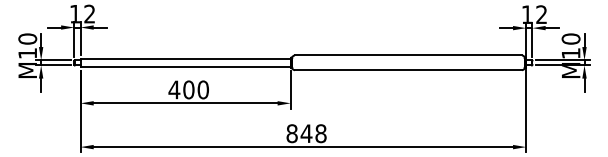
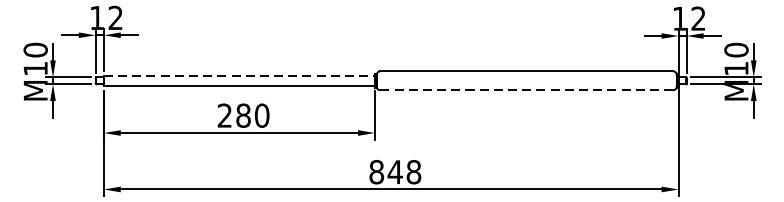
line: (186, 59) -> (240, 76), solid -> dashed
line: (408, 70) -> (526, 90), solid -> dashed
text: (181, 89) -> (234, 115), 400 -> 280

